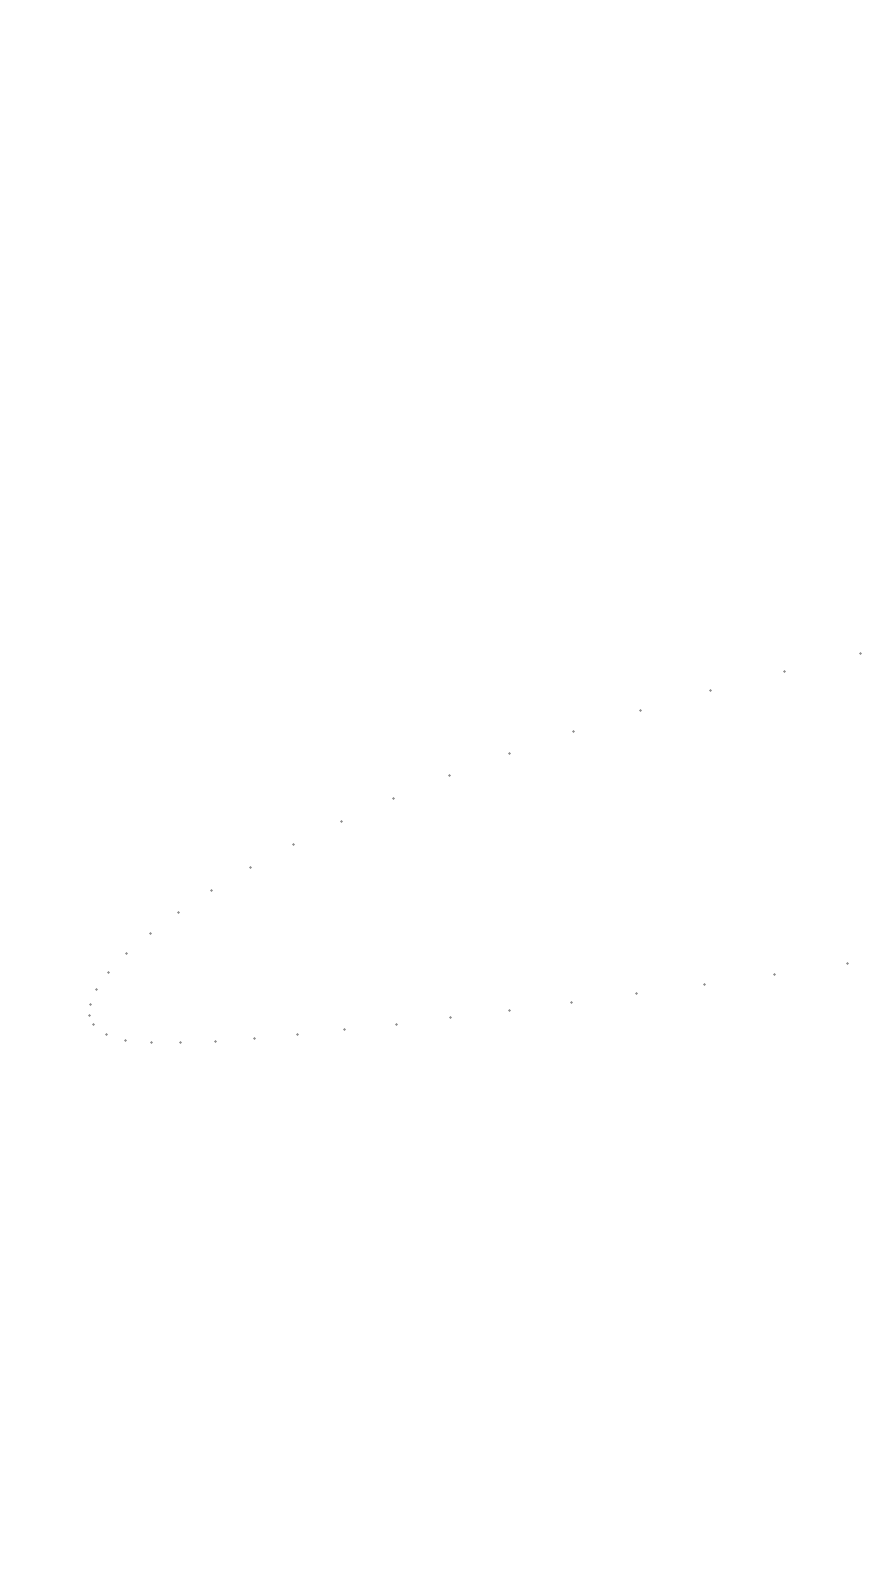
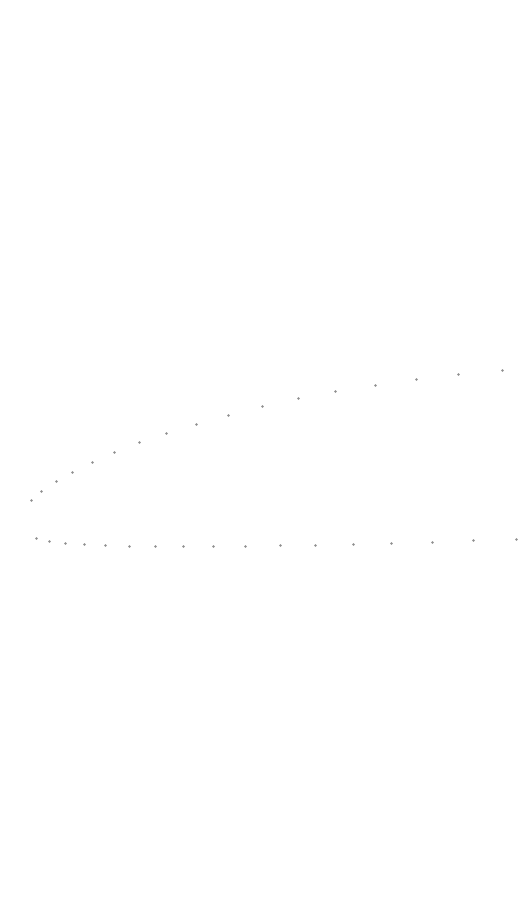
part: (96, 1012) -> (21, 521), removed

